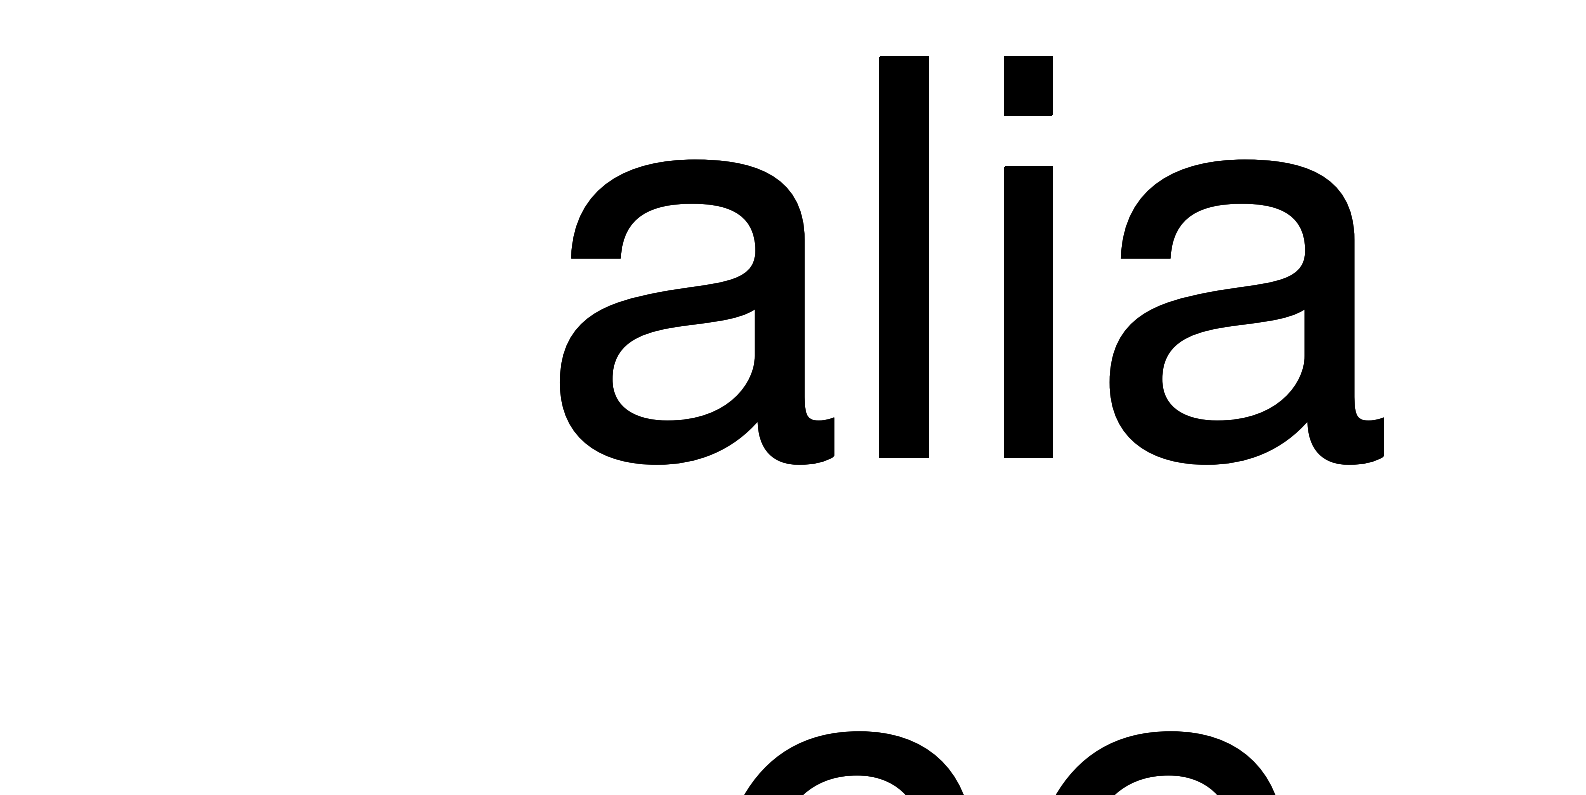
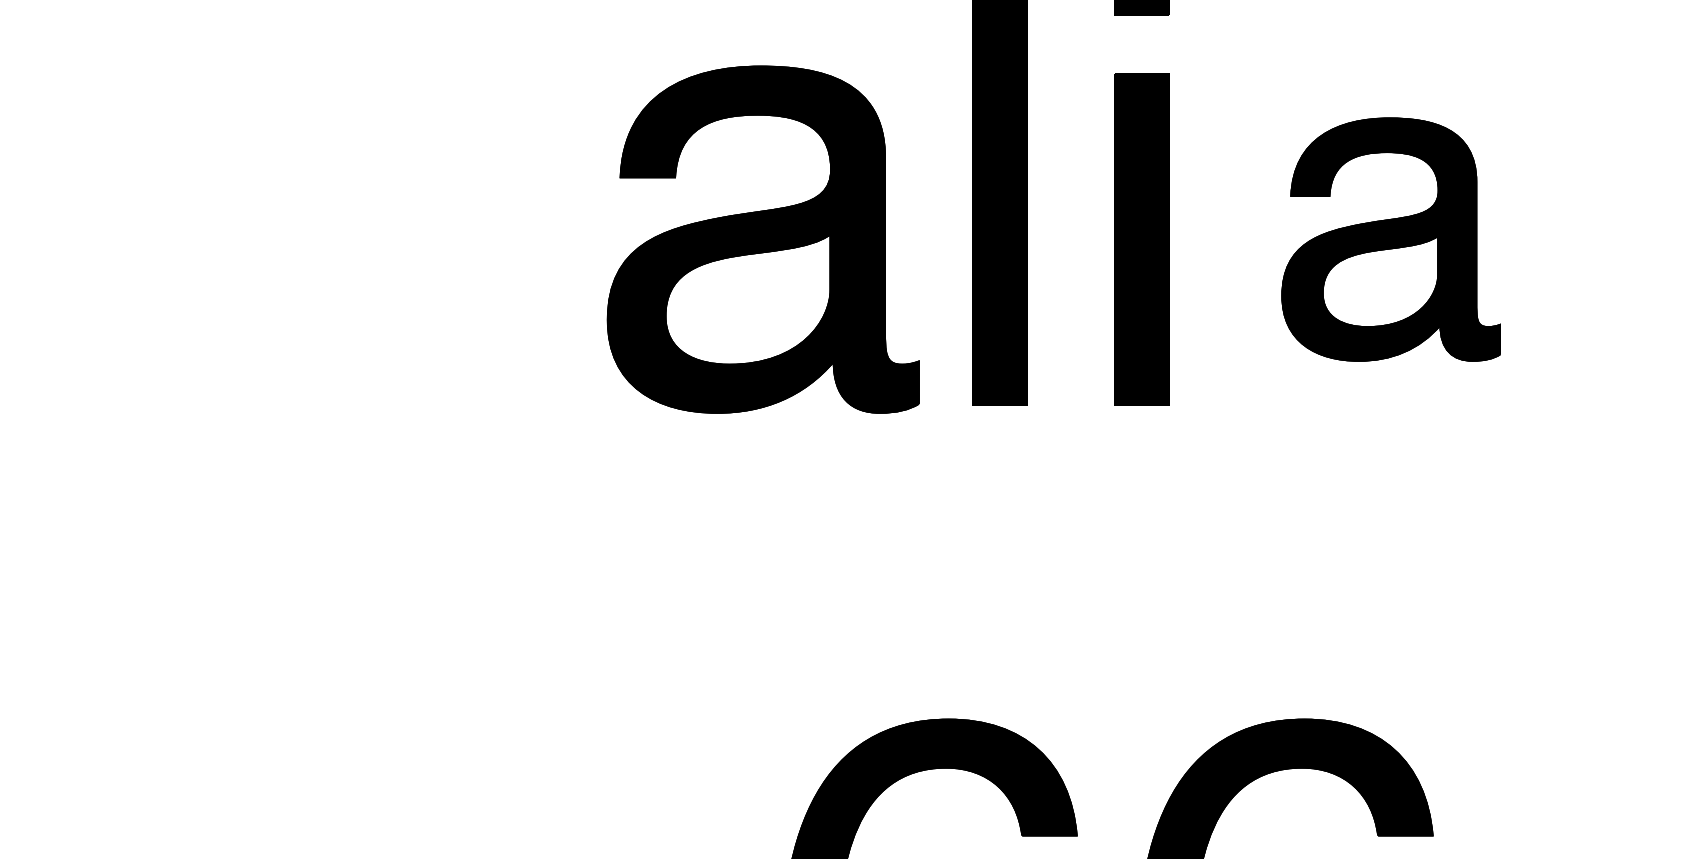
part: (1246, 311) -> (1390, 238), size x0.7

